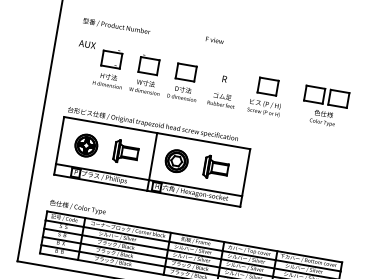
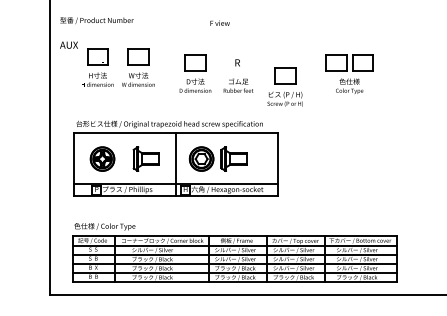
part: (121, 56) -> (107, 51), moved
part: (265, 96) -> (284, 86), moved
part: (215, 167) -> (233, 158), moved

